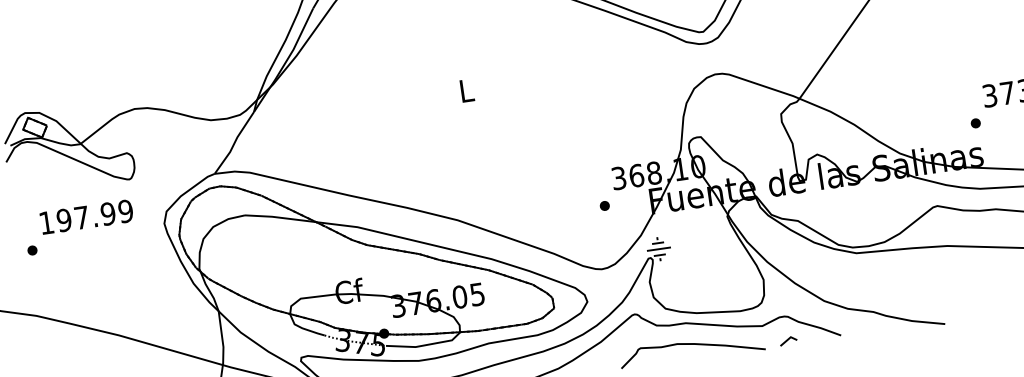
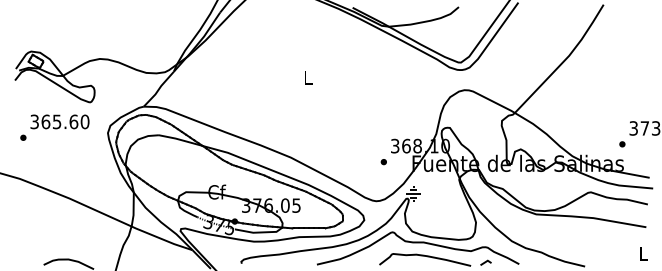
text: (85, 216) -> (59, 121), 197.99 -> 365.60

